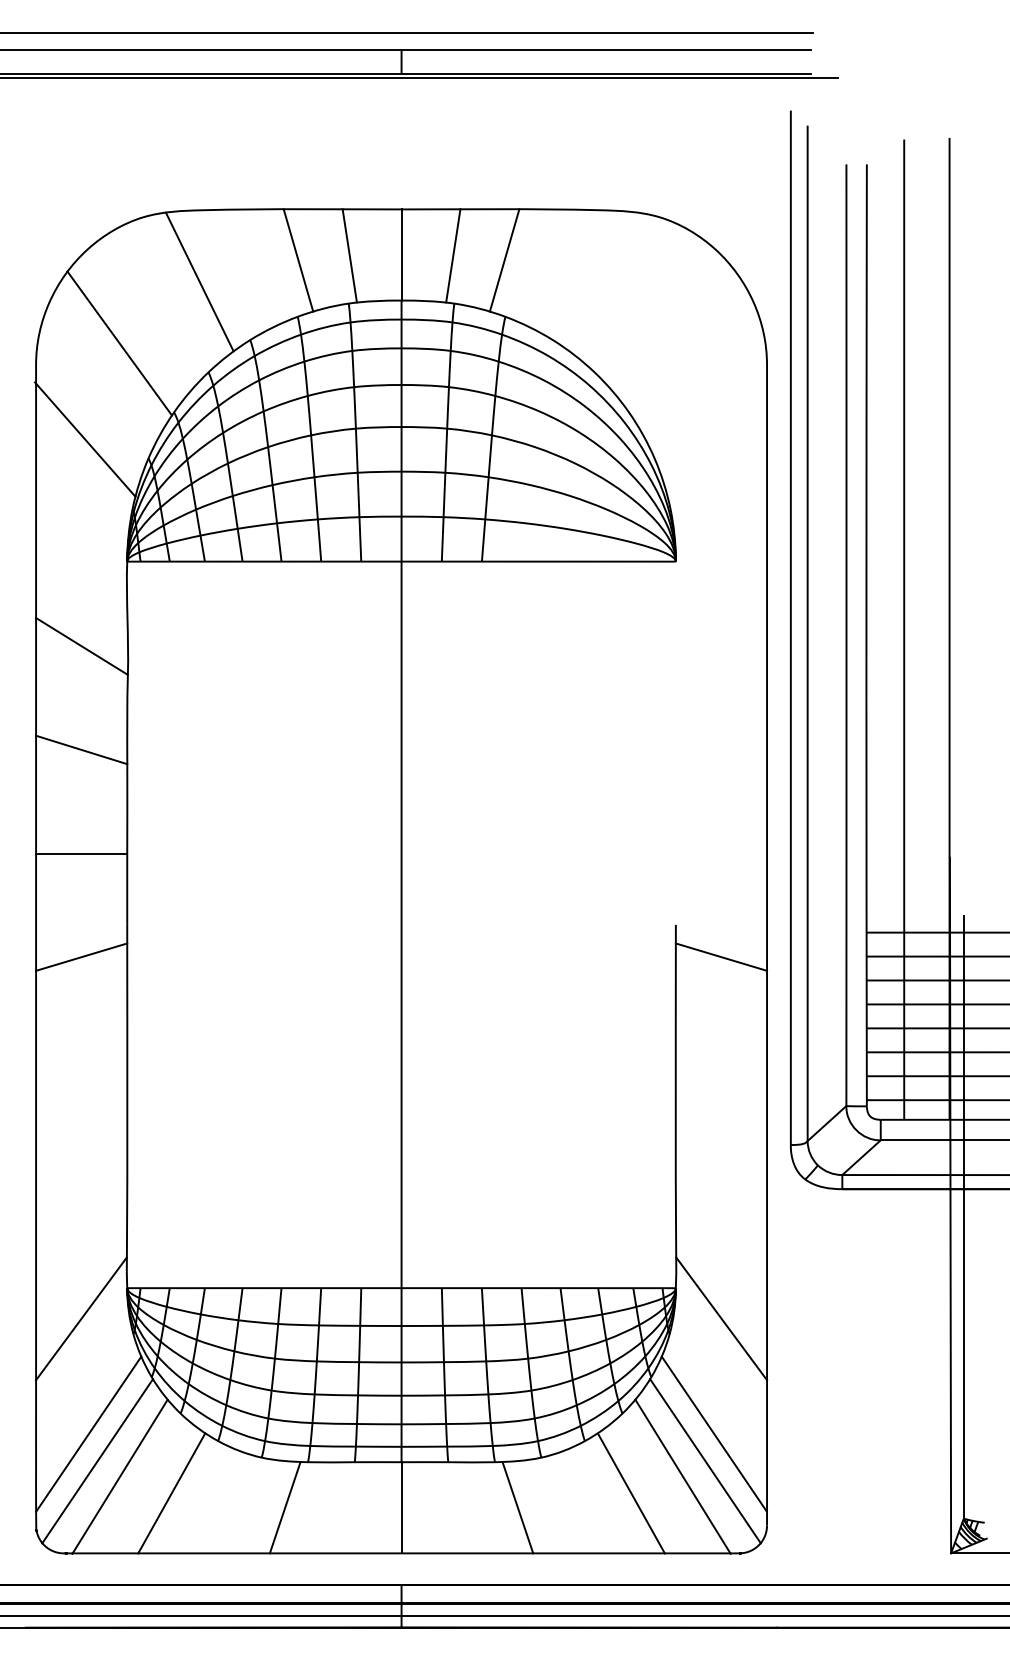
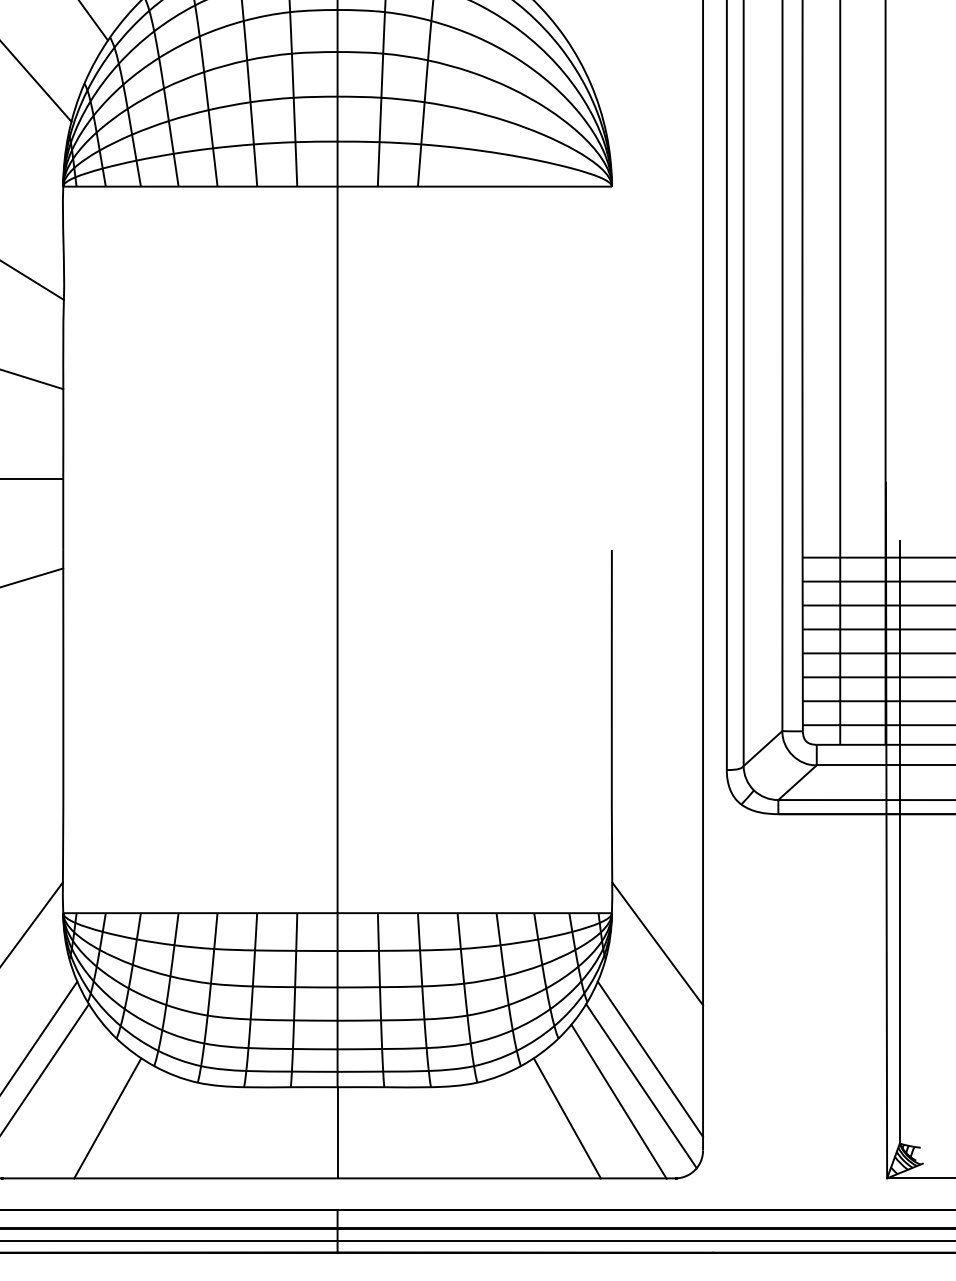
line: (721, 956) -> (657, 581), removed
line: (119, 1476) -> (55, 1101), removed
line: (284, 1507) -> (220, 1132), removed
line: (517, 1507) -> (453, 1132), removed

